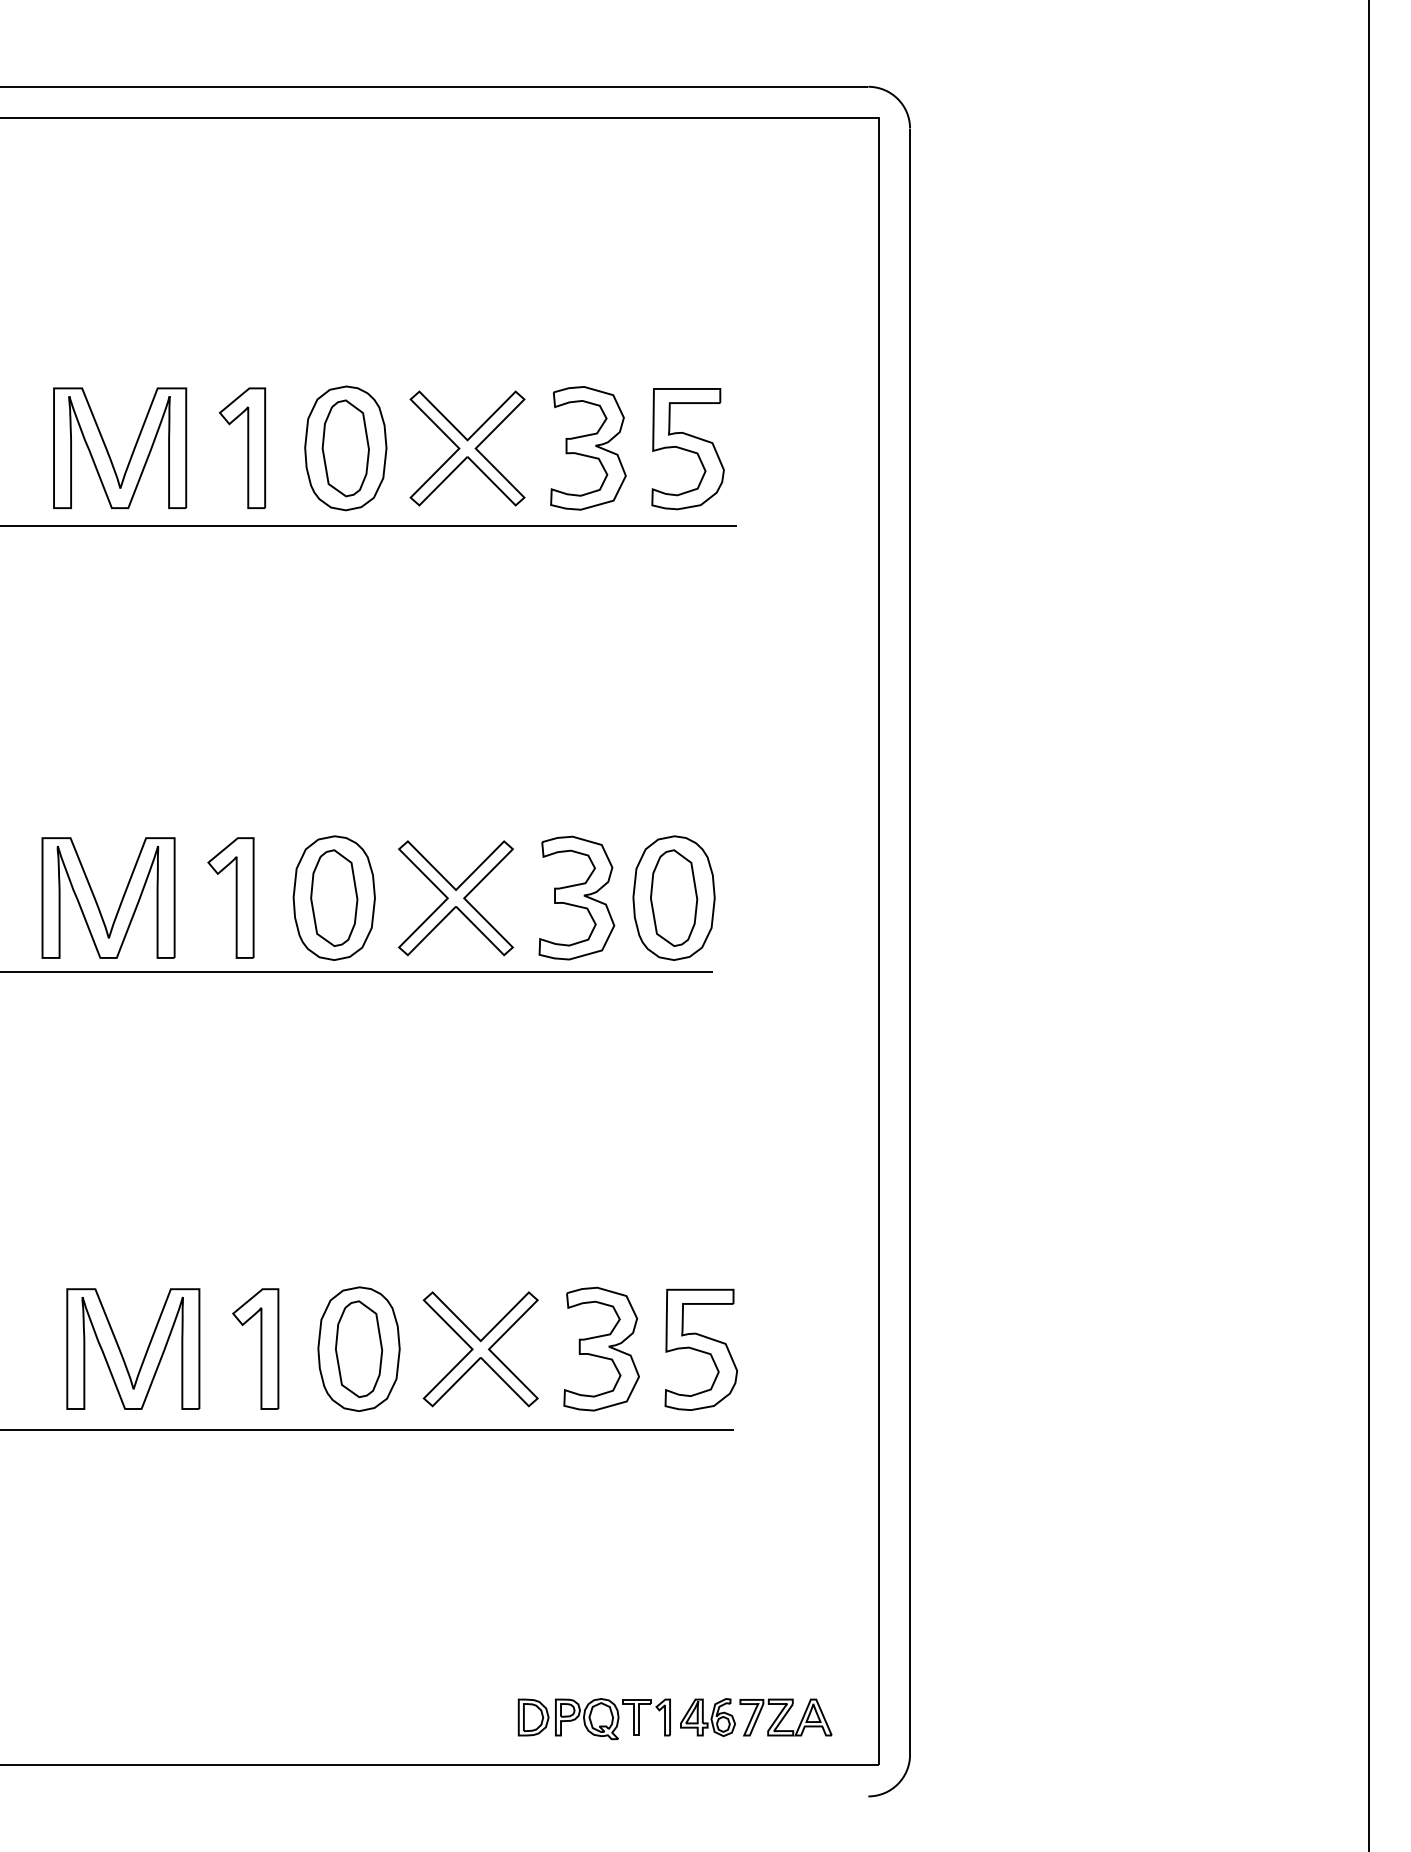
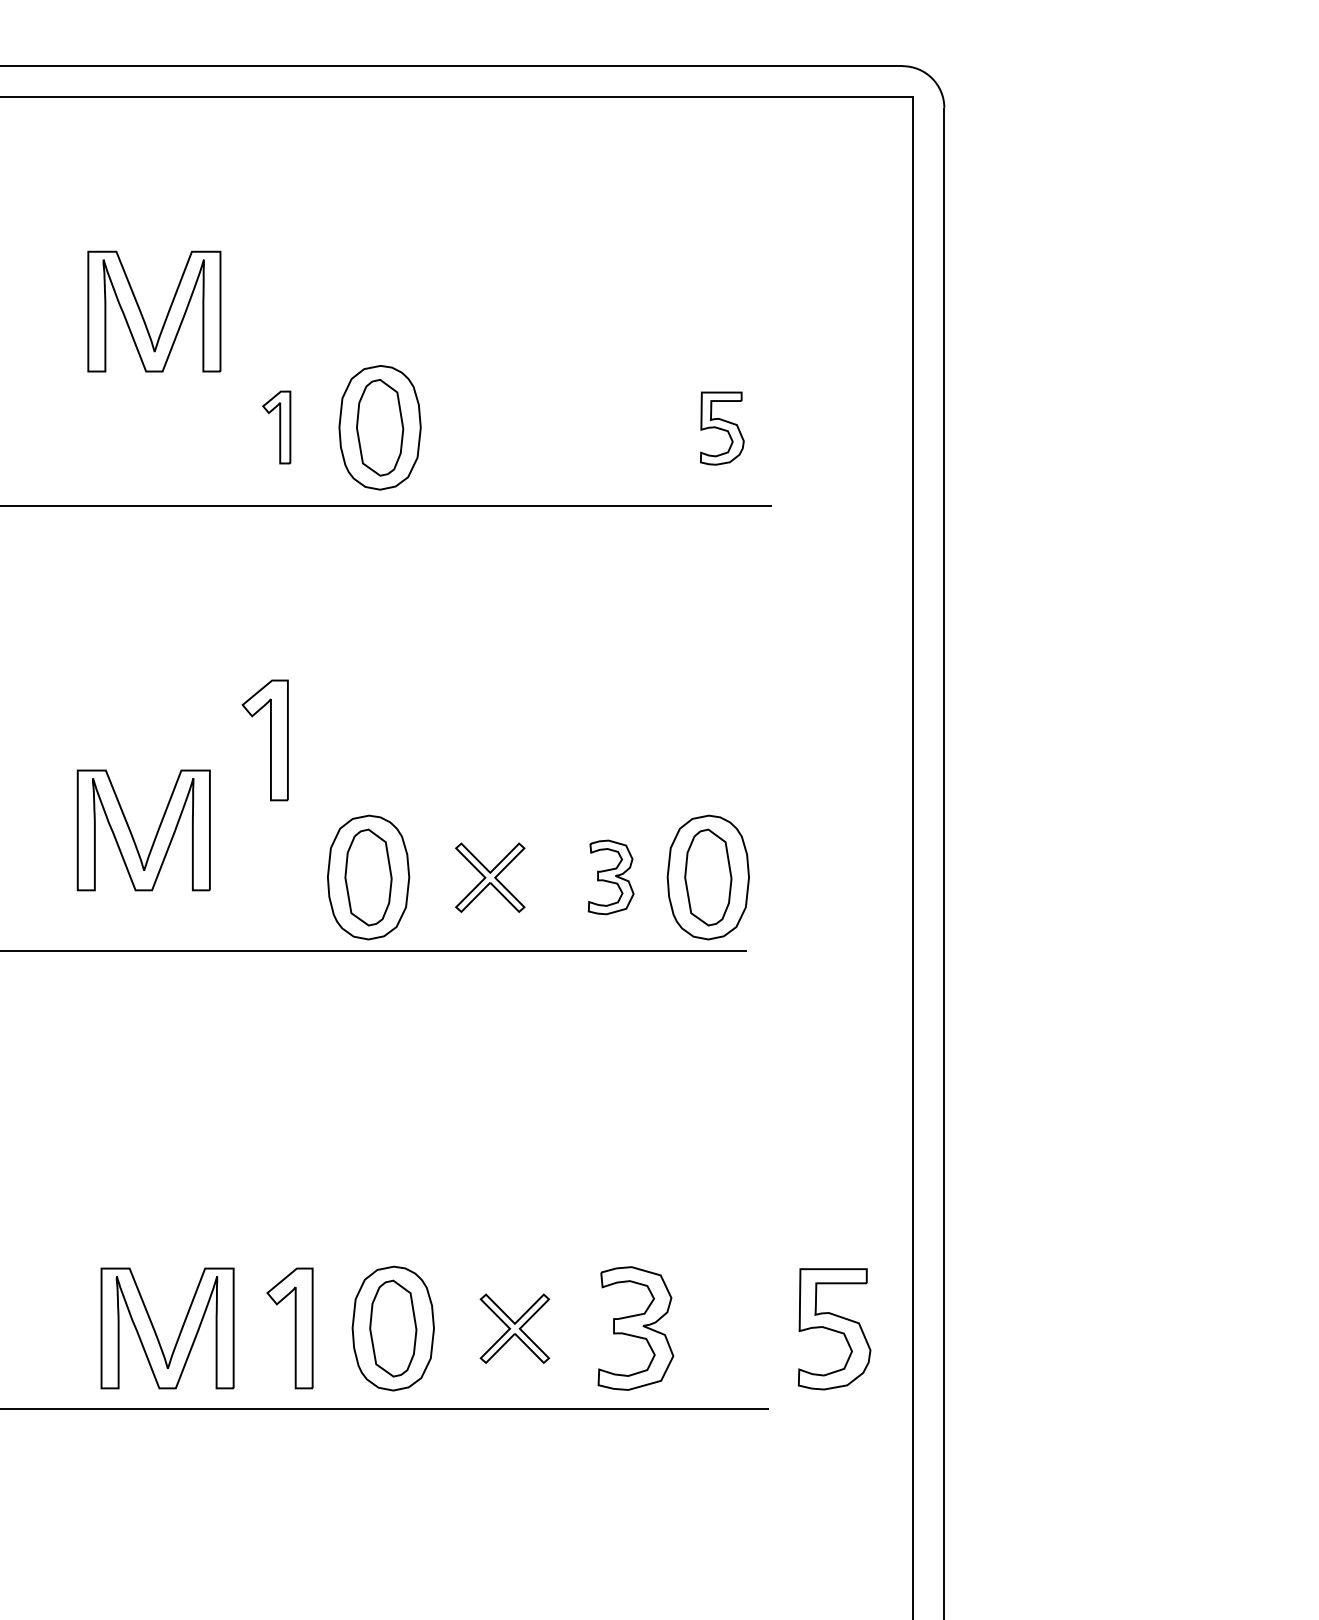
part: (242, 447) -> (276, 426), size x0.6
part: (467, 448) -> (501, 427), removed
part: (588, 448) -> (622, 427), removed
part: (687, 449) -> (721, 428), size x0.6
part: (132, 450) -> (166, 313), moved
part: (230, 897) -> (264, 739), moved
part: (576, 897) -> (610, 876), size x0.6
part: (455, 898) -> (489, 877), size x0.6
part: (97, 902) -> (132, 834), moved
part: (480, 1349) -> (514, 1328), size x0.6
part: (700, 1349) -> (833, 1328), moved

